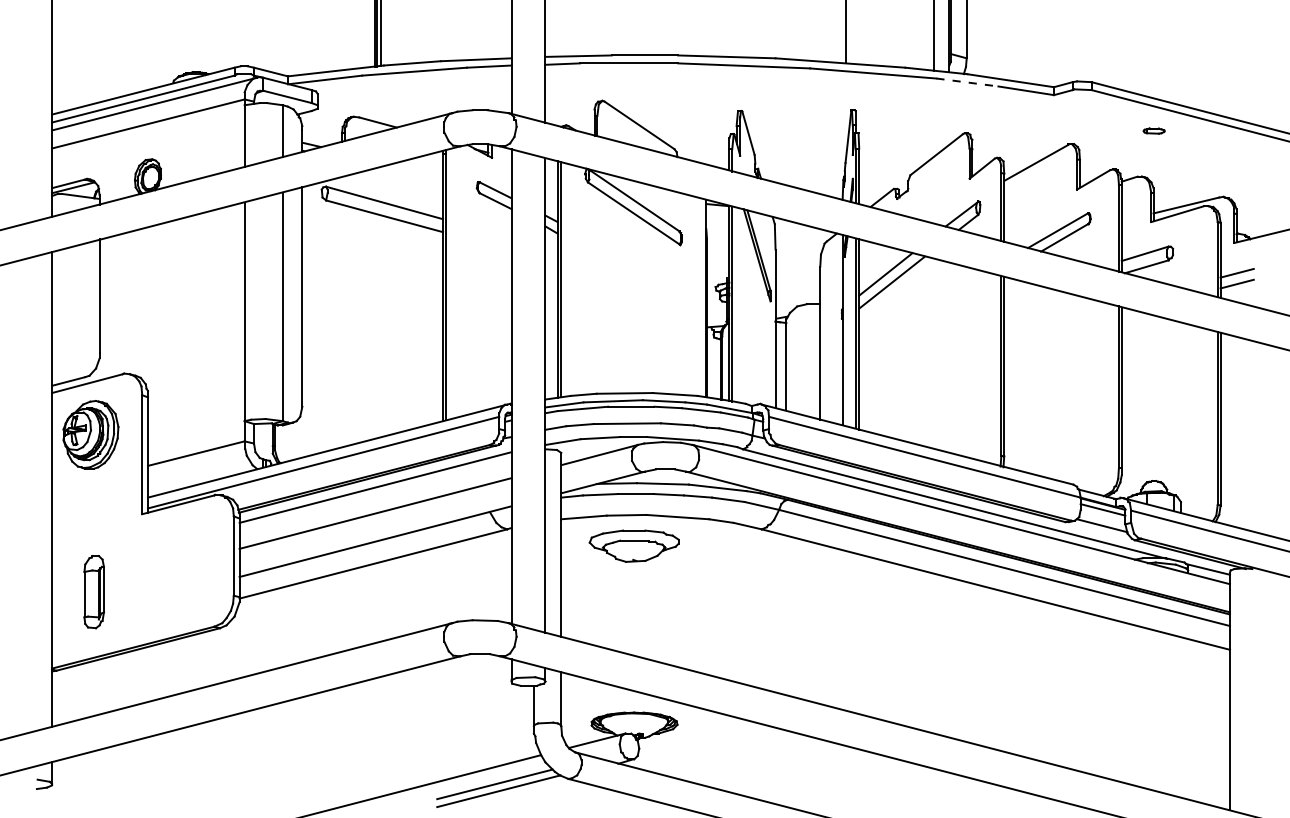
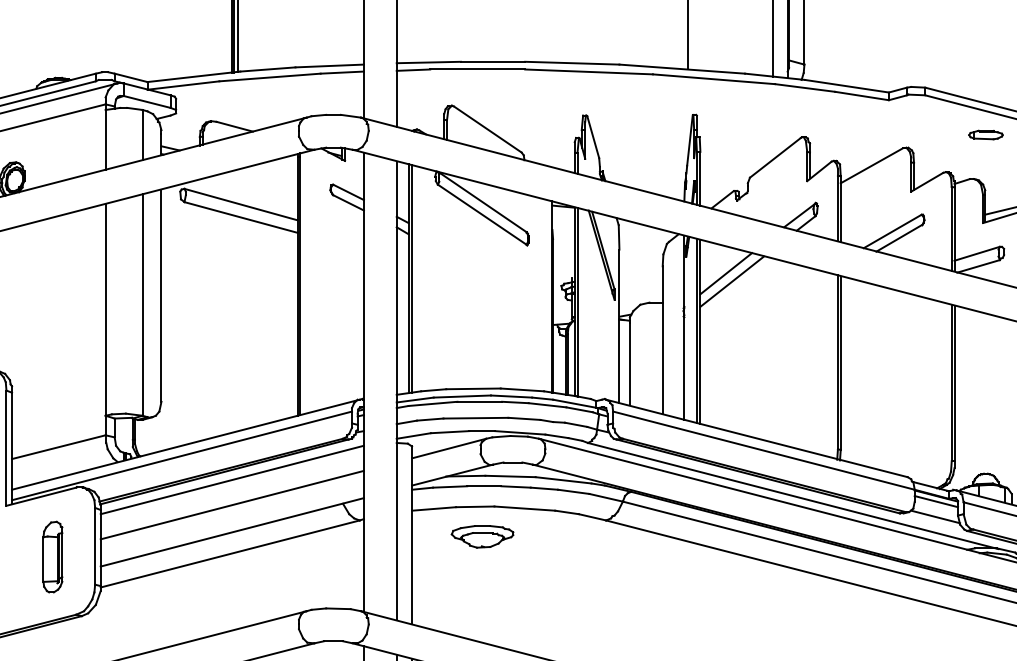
line: (967, 82) -> (805, 87), dashed -> solid
part: (1153, 130) -> (985, 134), size x1.67
part: (633, 546) -> (481, 537), size x0.71
part: (189, 566) -> (52, 556), added

